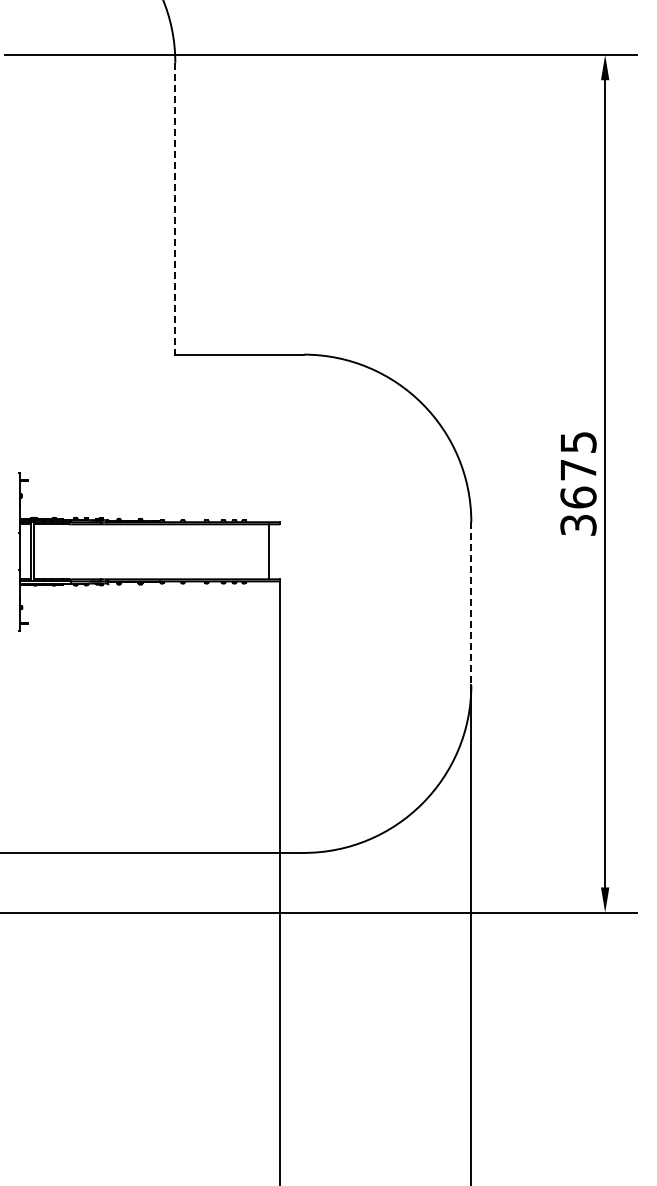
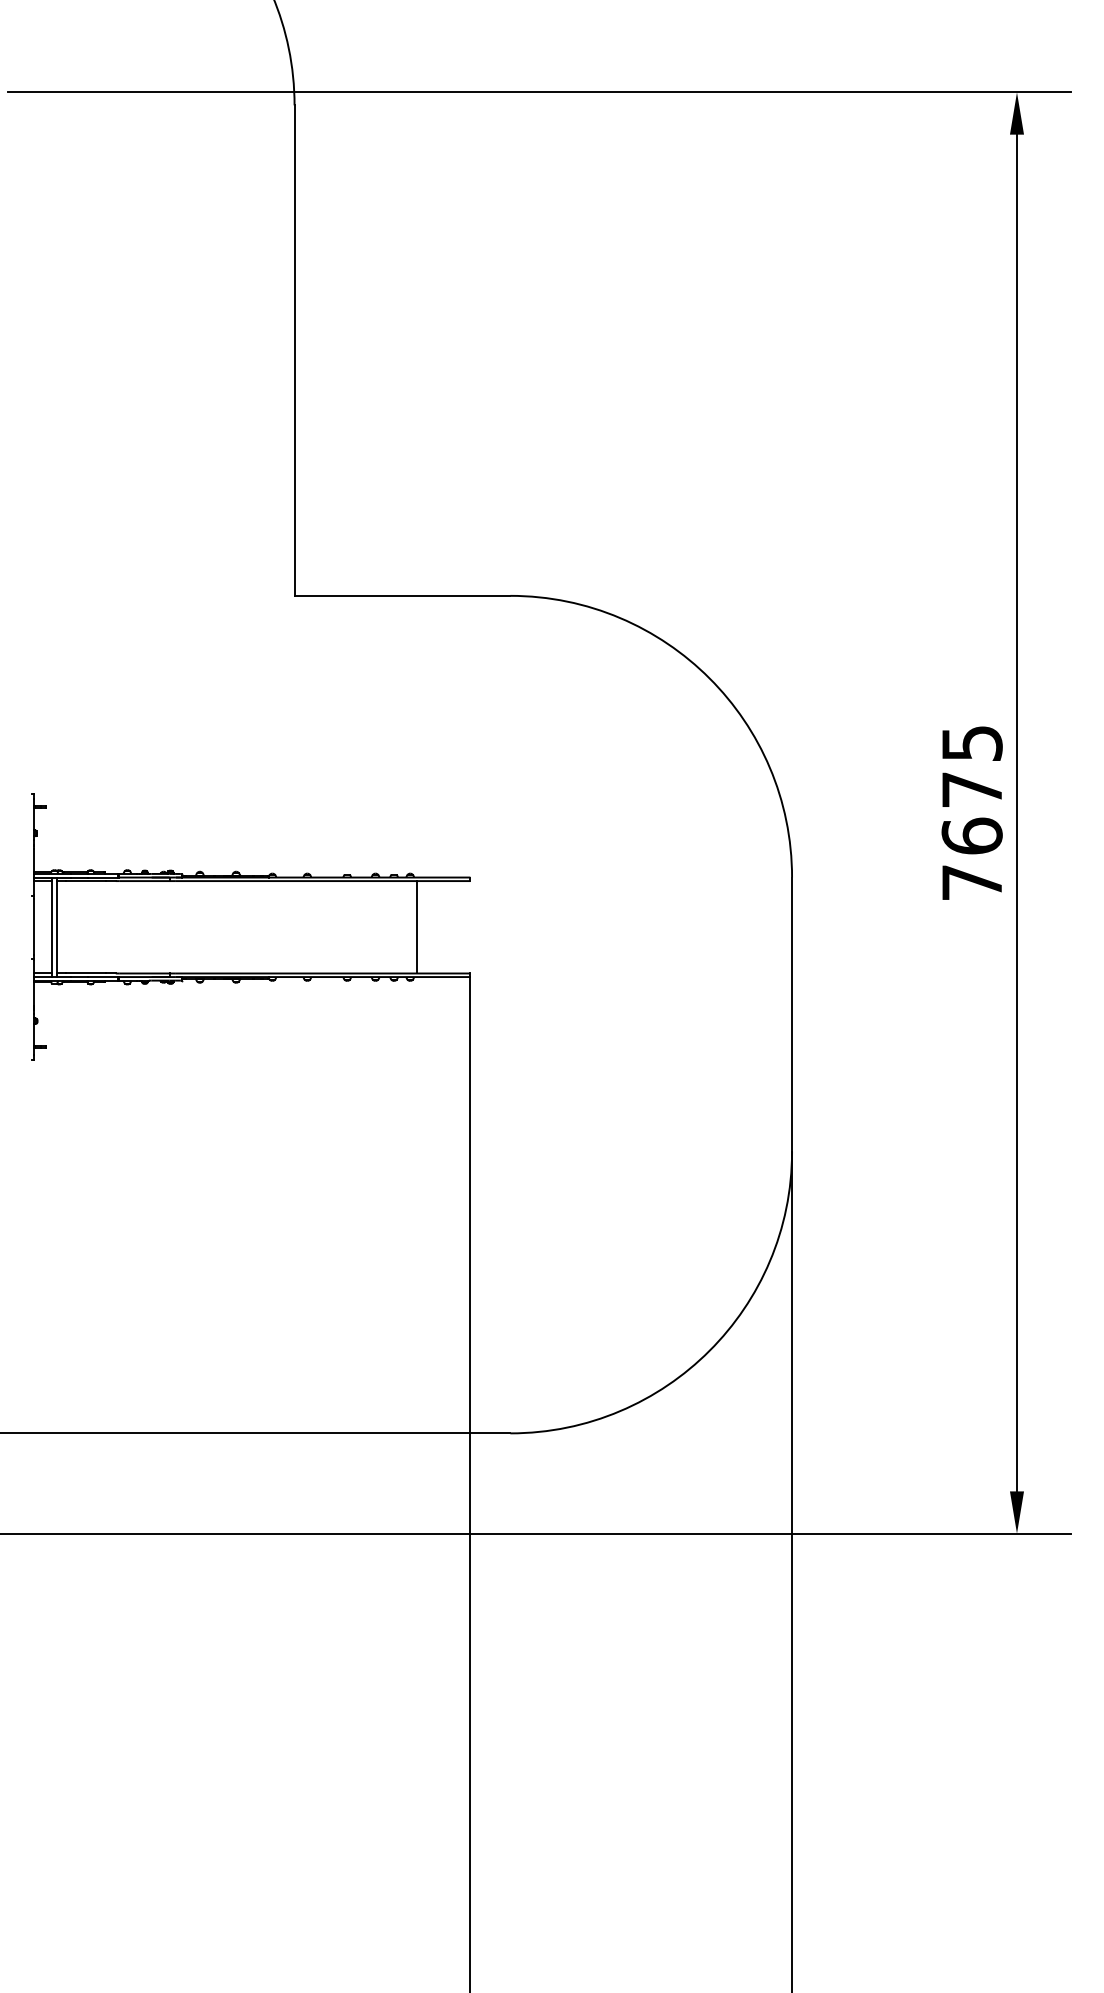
line: (175, 208) -> (294, 350), dashed -> solid
text: (578, 525) -> (972, 883), 3675 -> 7675
line: (268, 551) -> (415, 926), moved
line: (471, 603) -> (792, 1014), dashed -> solid

